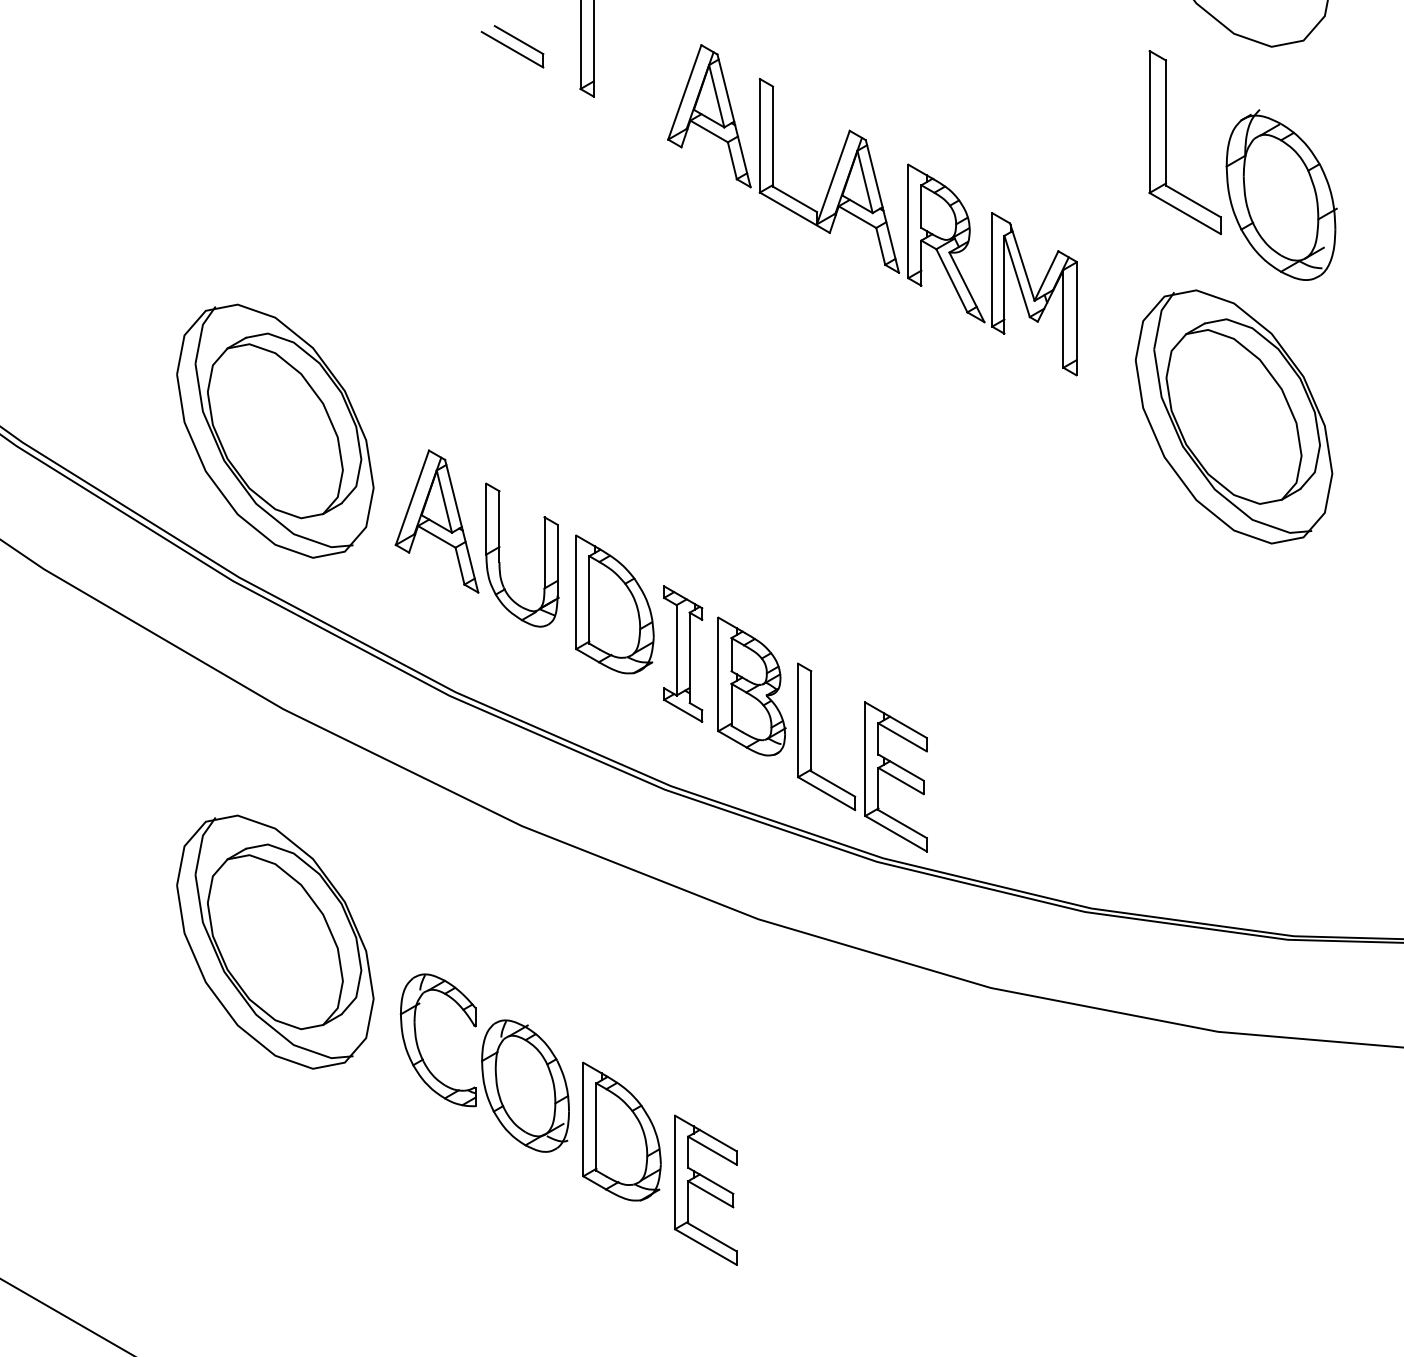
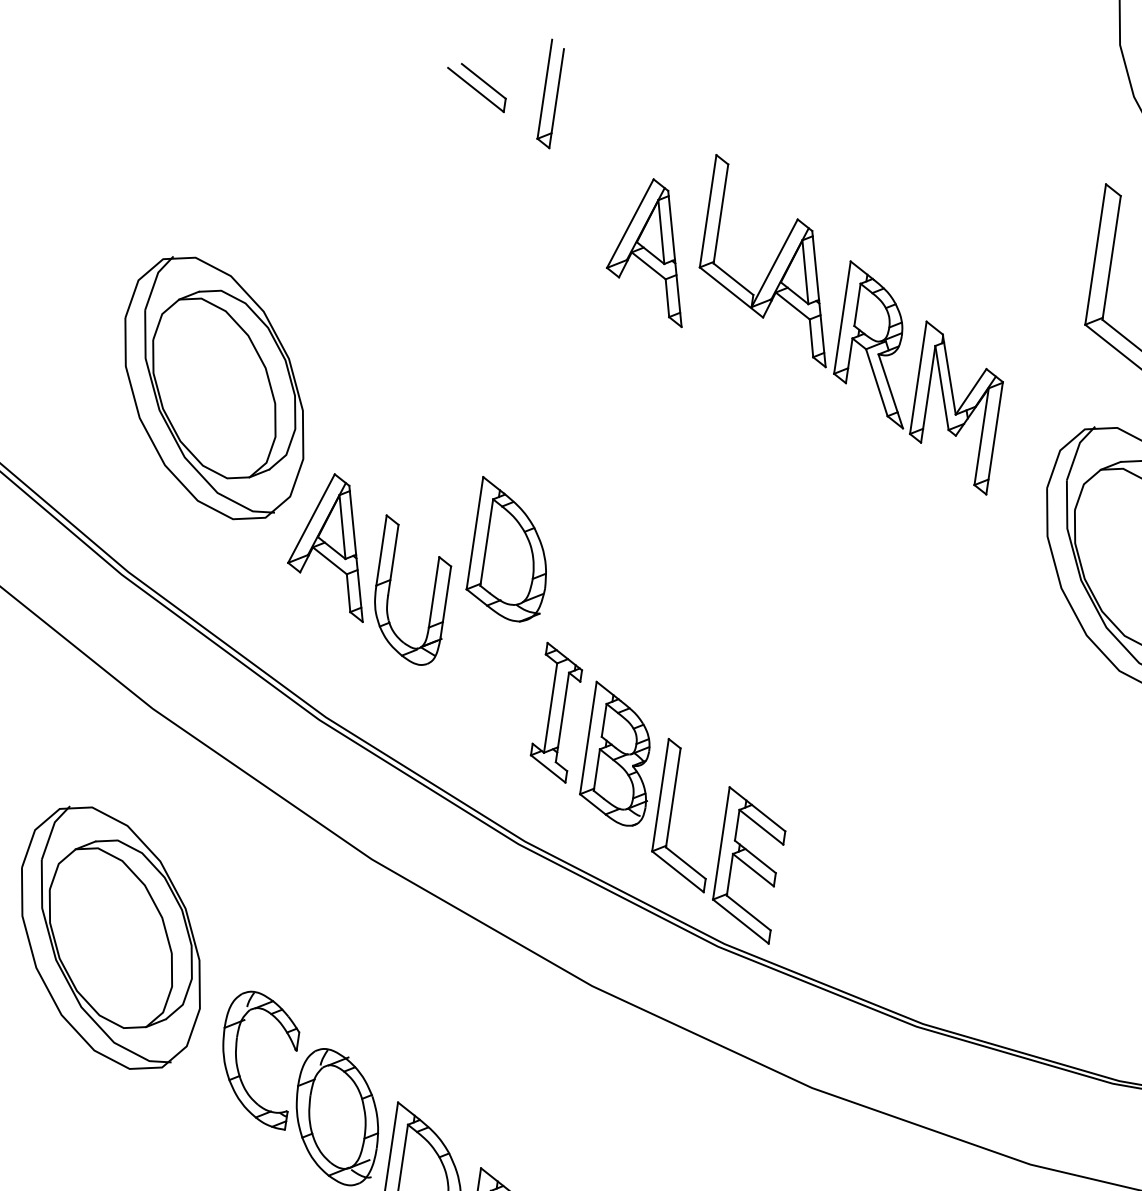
part: (709, 116) -> (651, 251), moved
part: (275, 430) -> (214, 387), moved
part: (614, 604) -> (510, 550), moved

